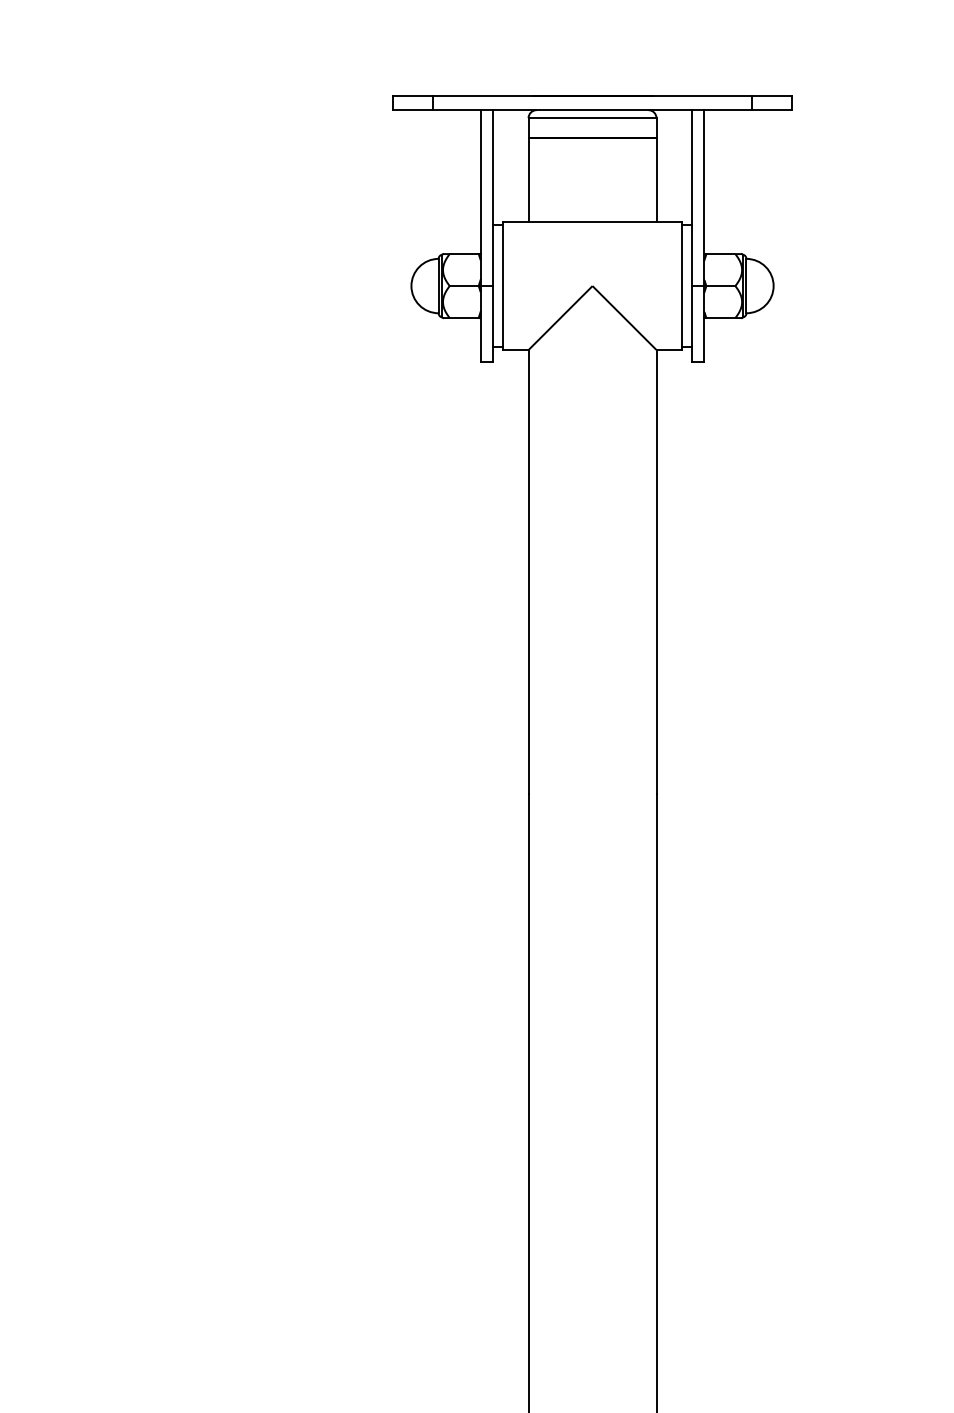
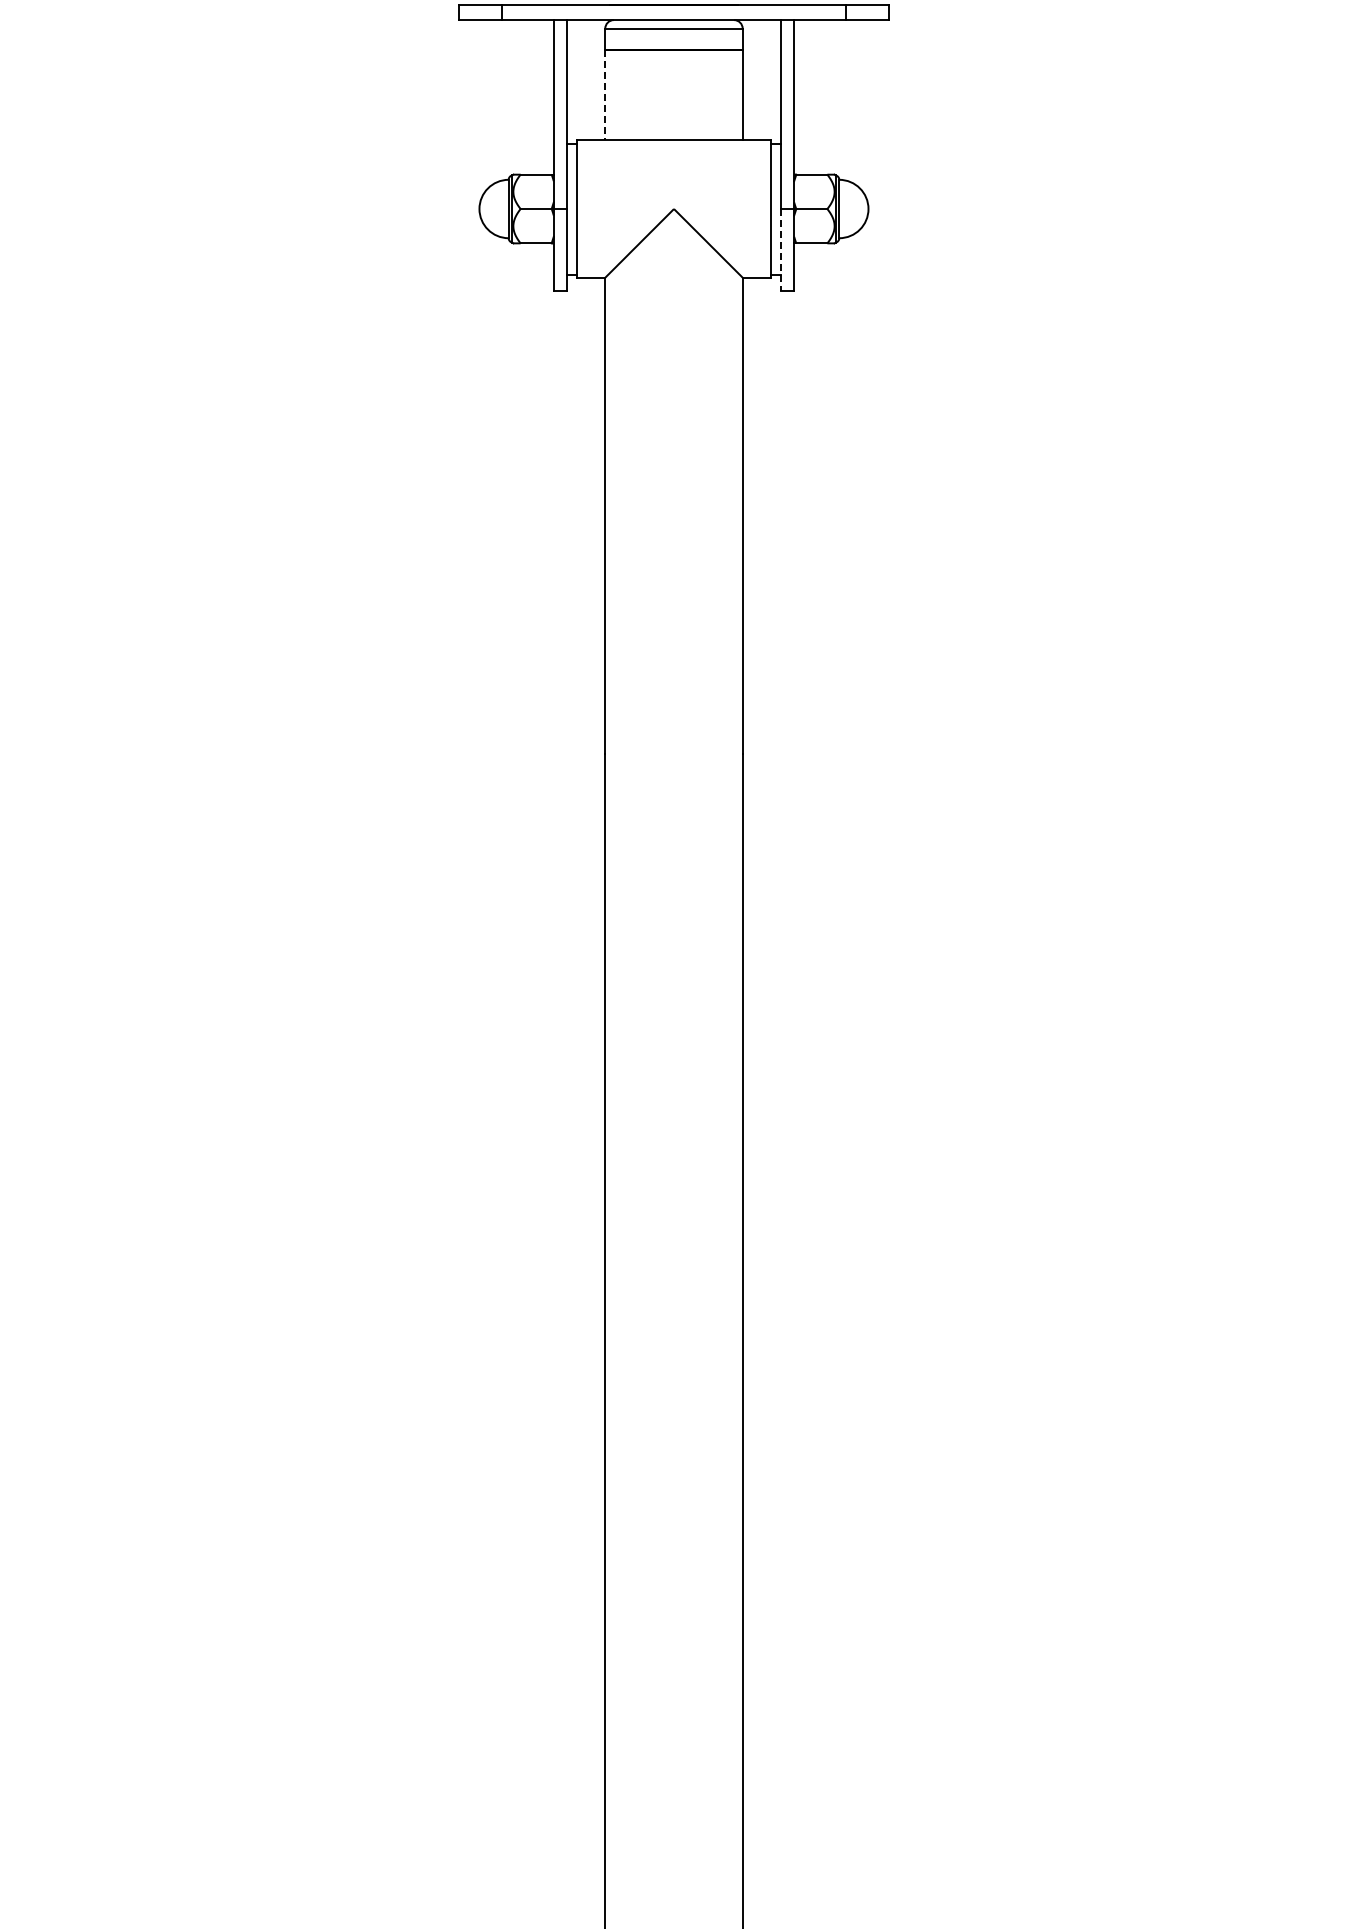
line: (528, 180) -> (605, 95), solid -> dashed
line: (692, 323) -> (781, 249), solid -> dashed

